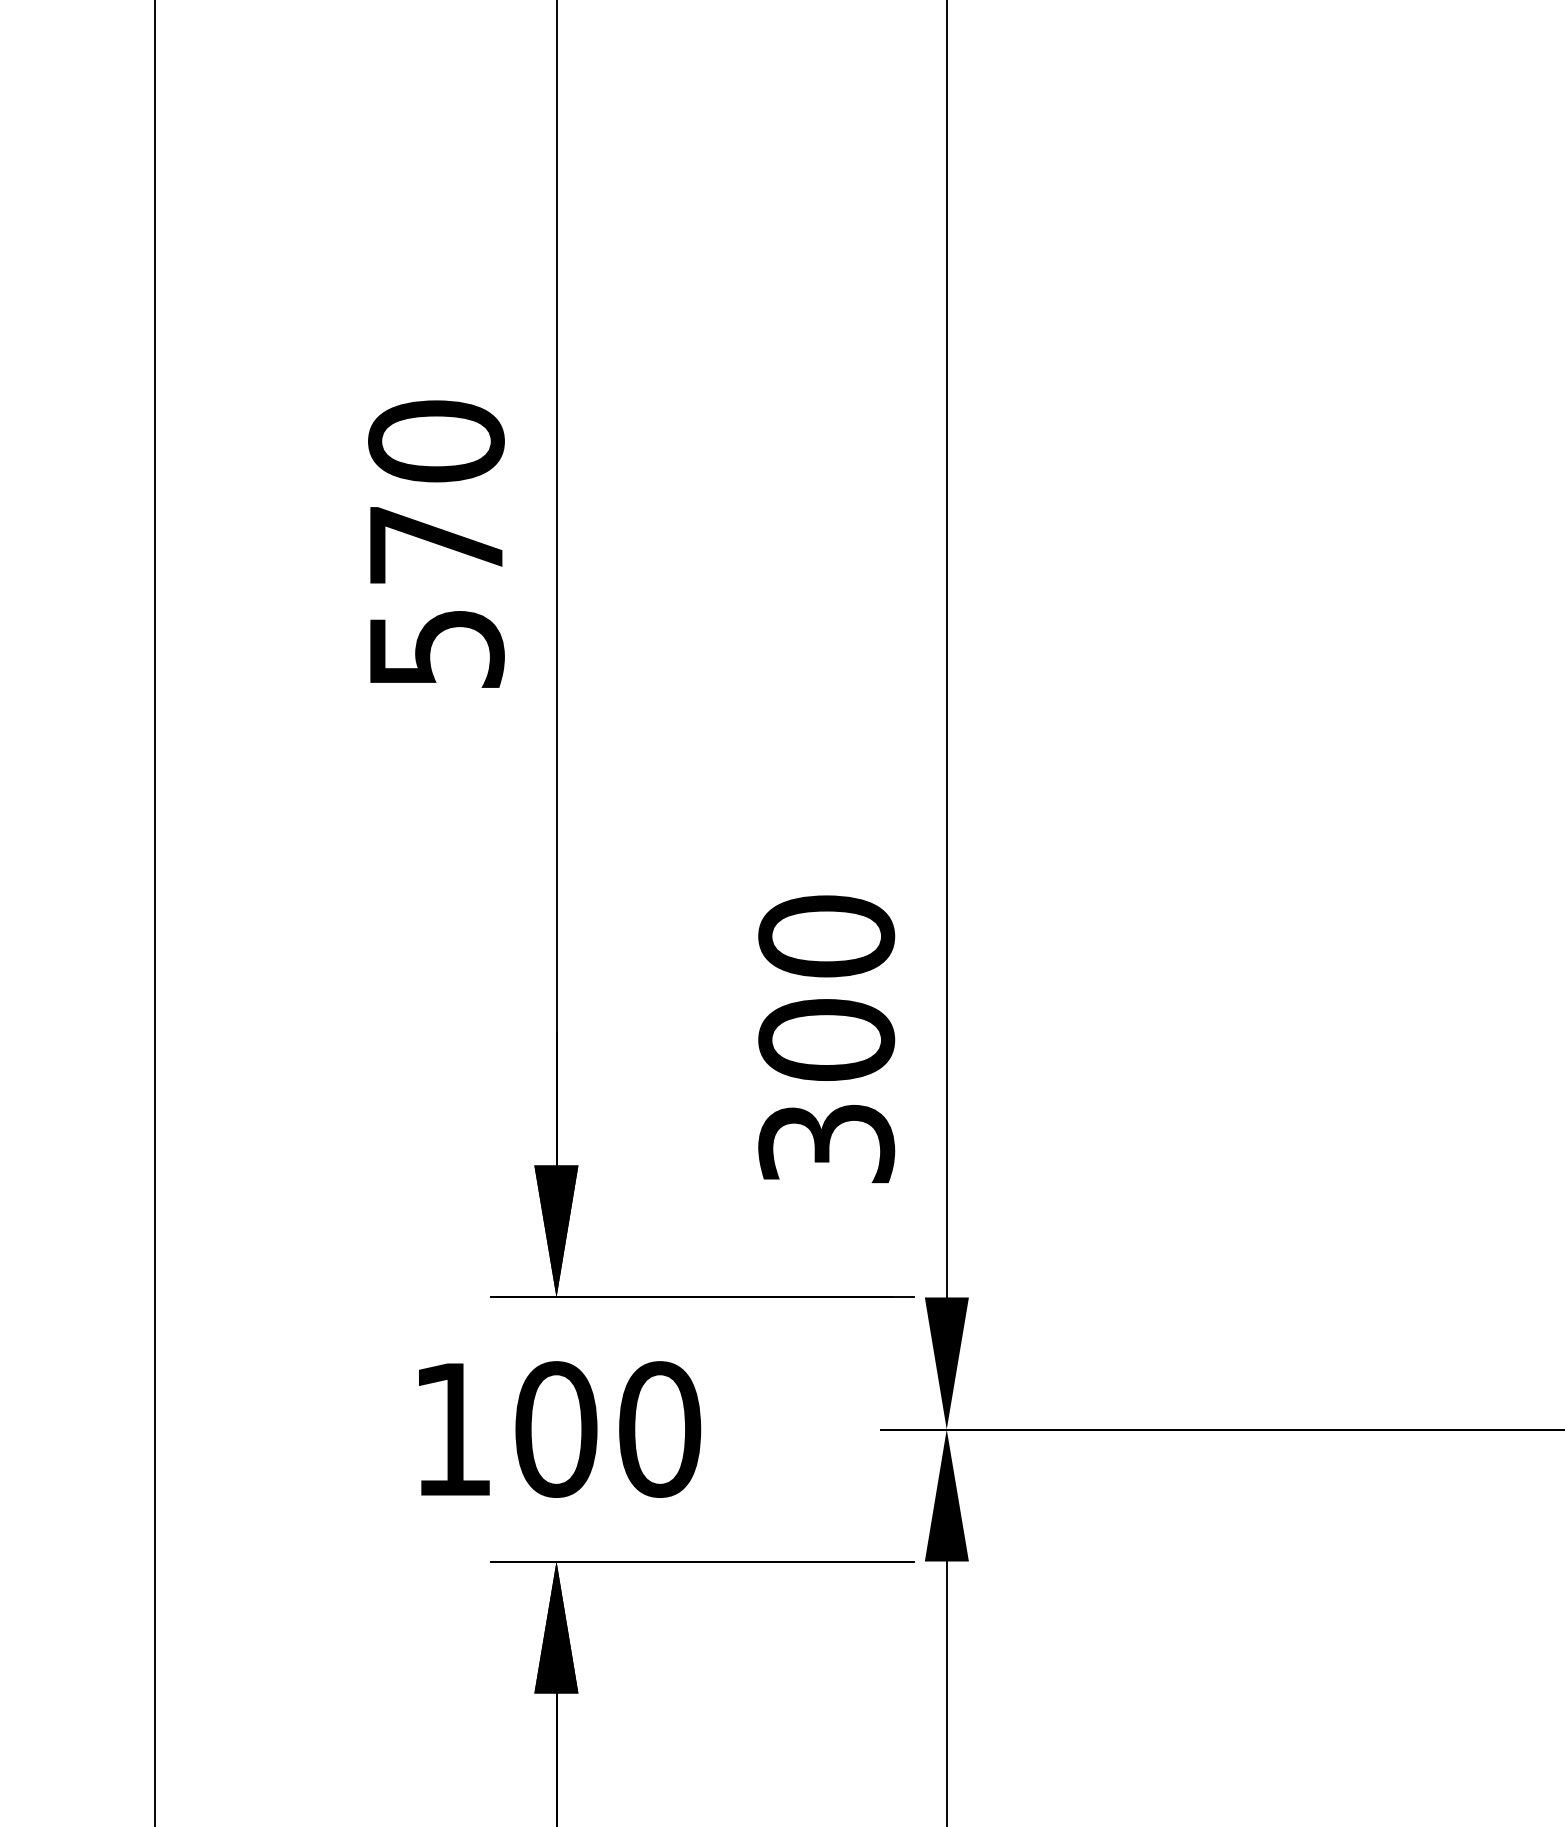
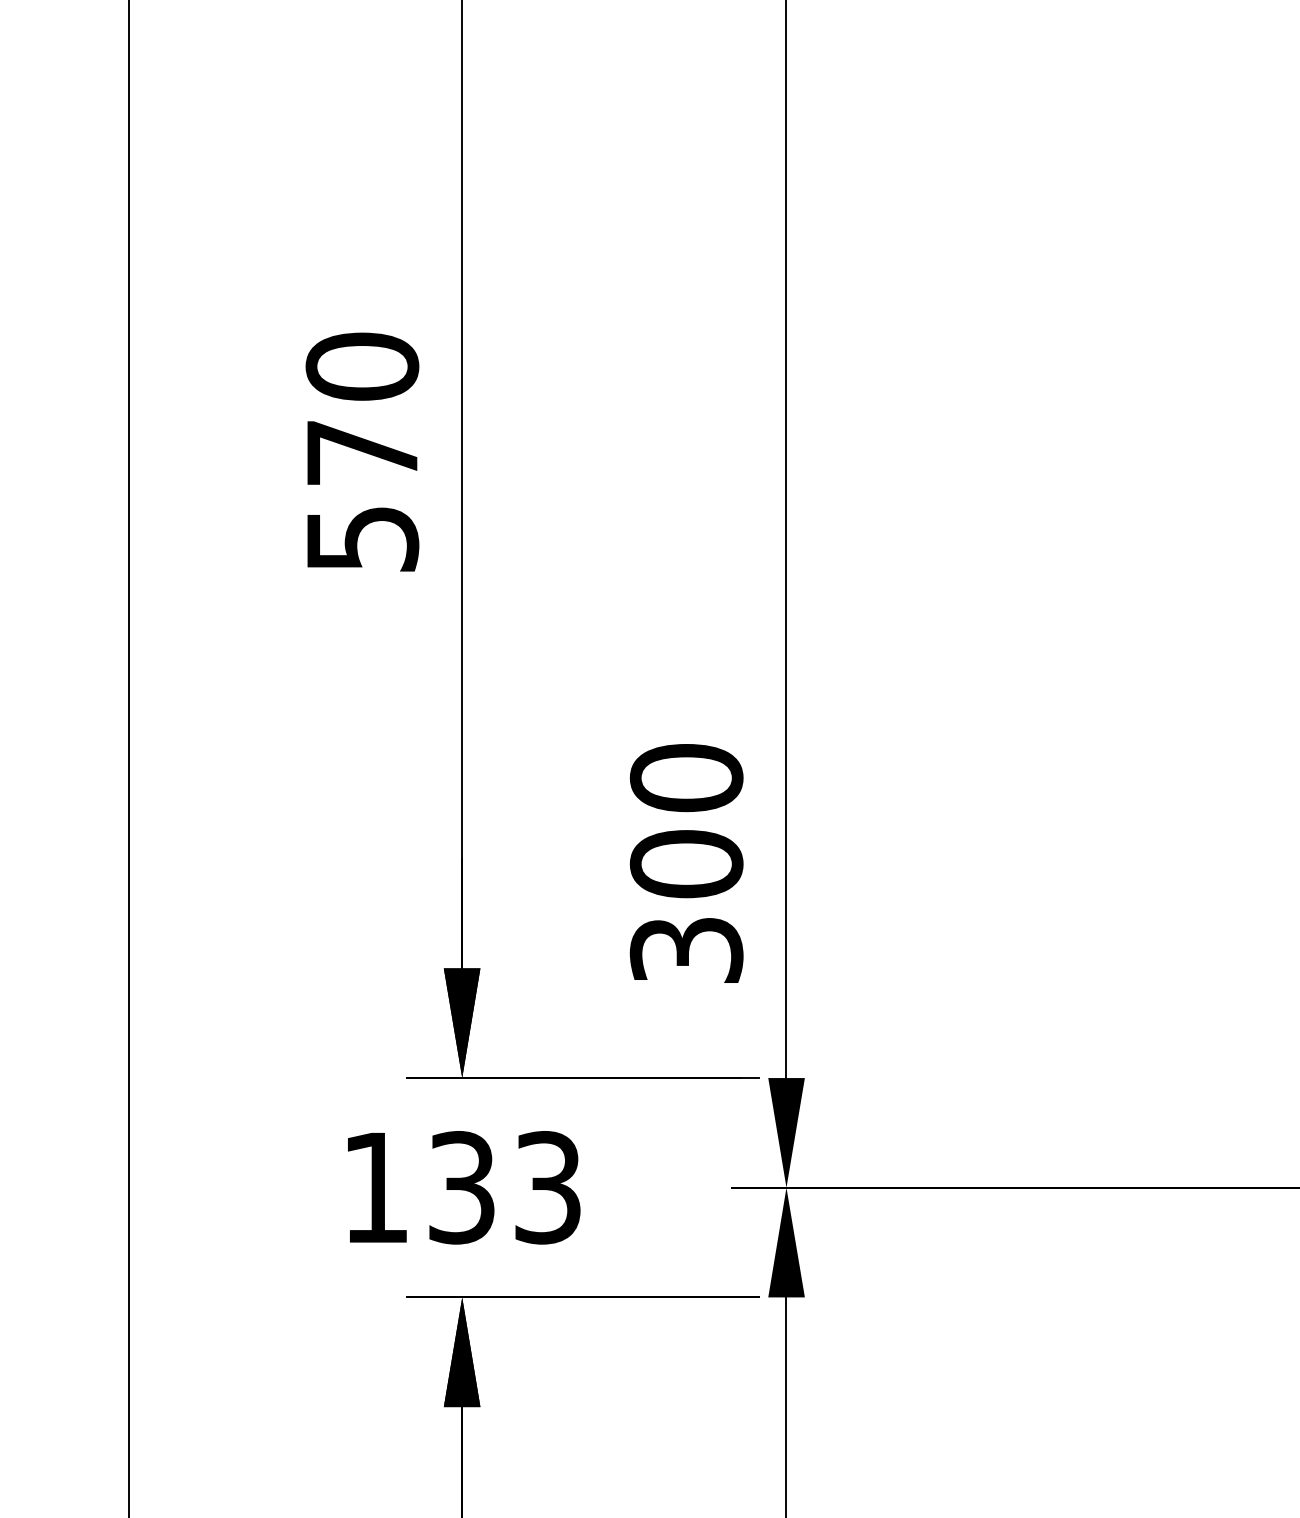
text: (608, 1429) -> (505, 1187), 100 -> 133

